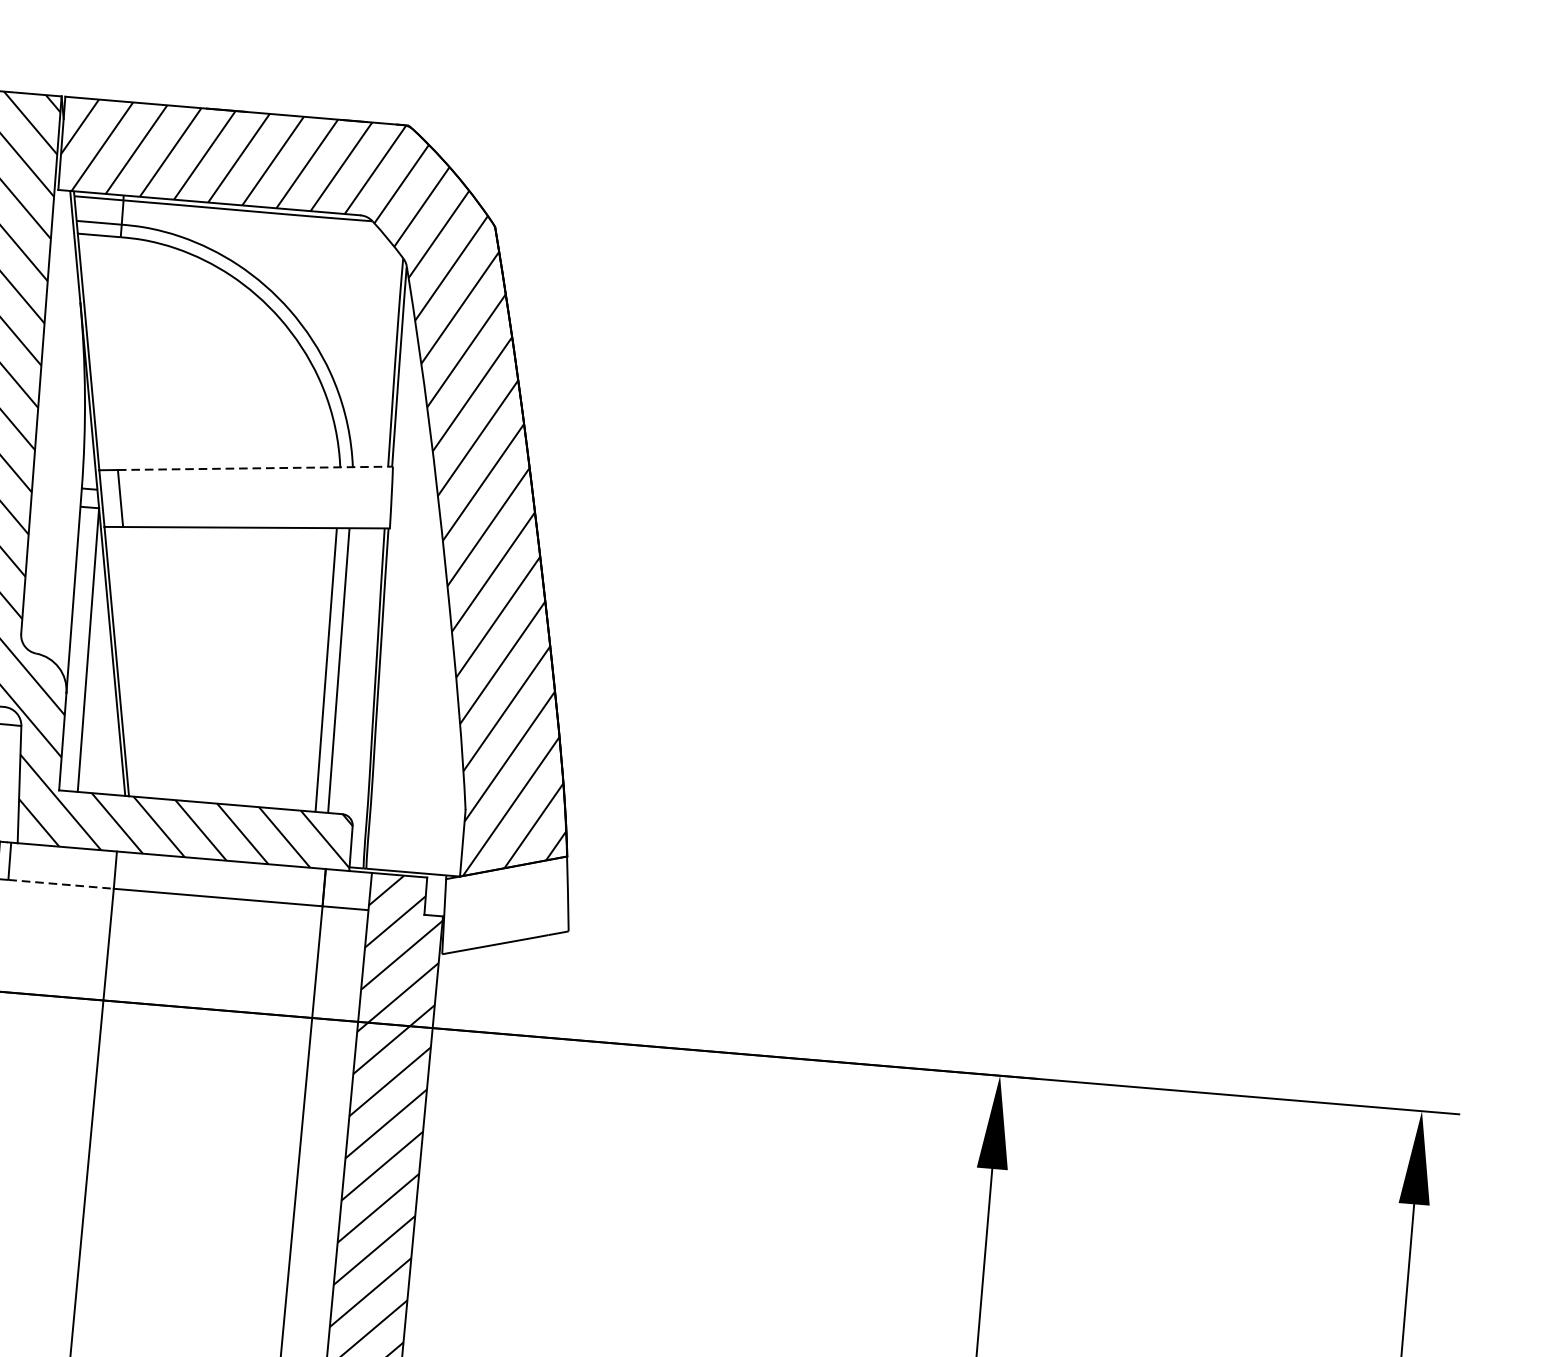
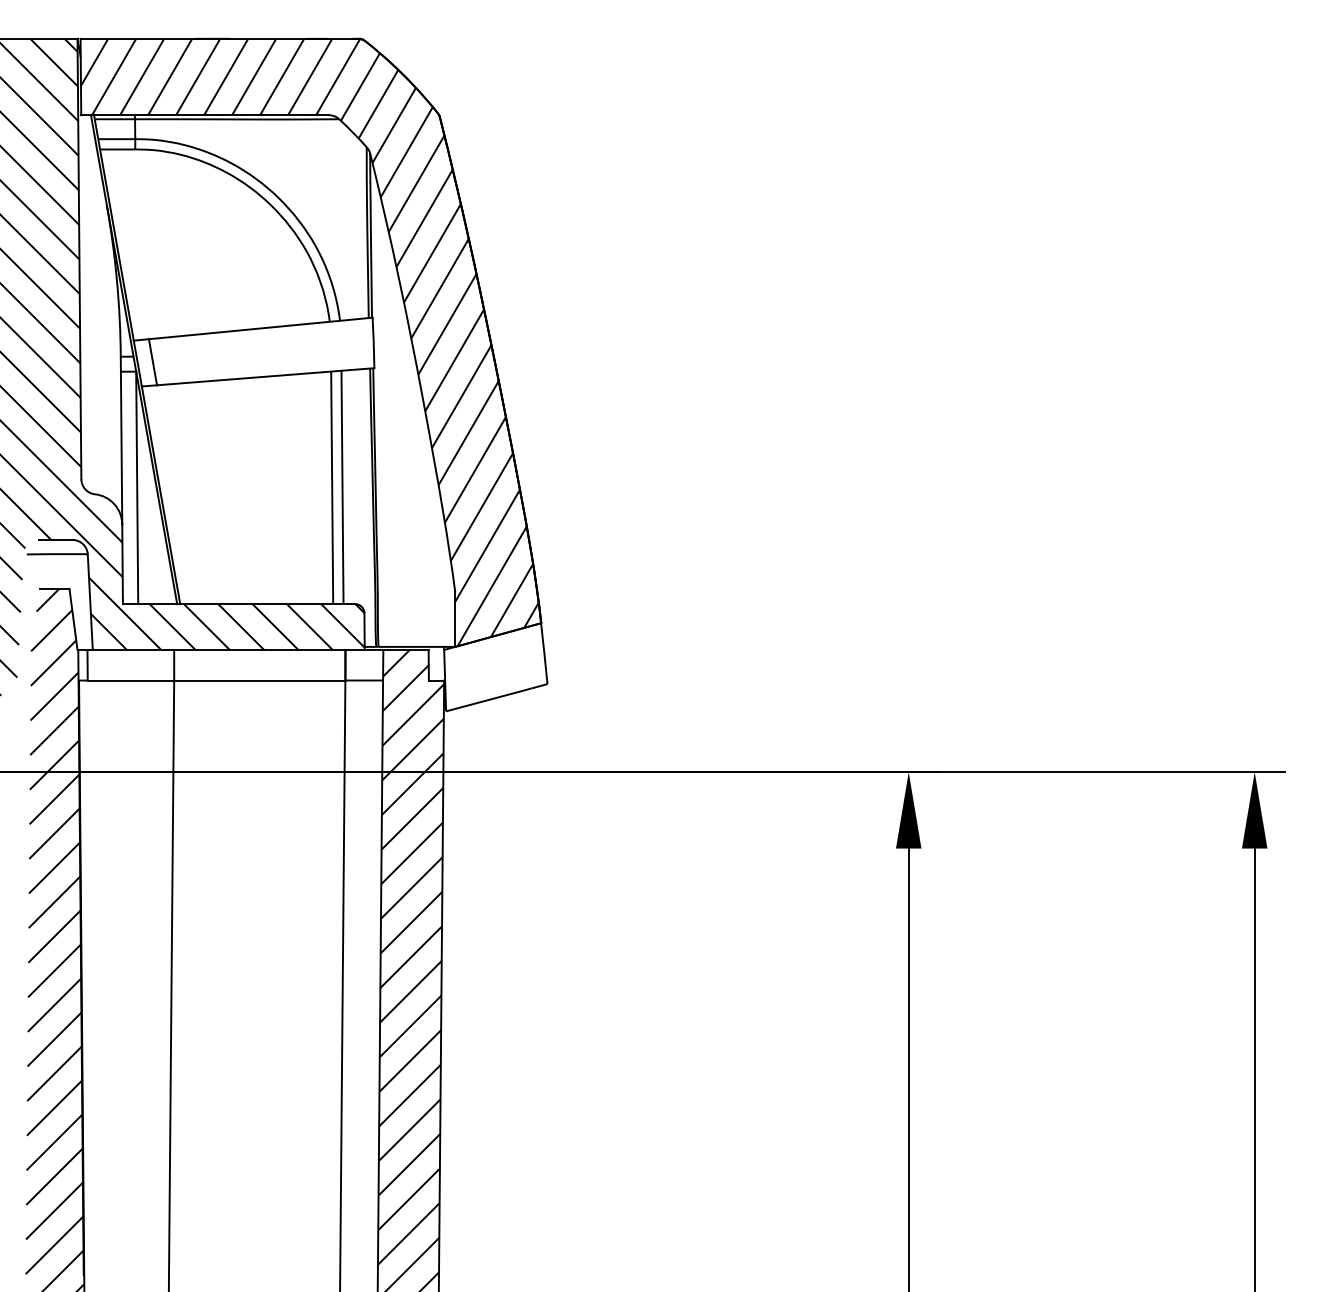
line: (256, 468) -> (261, 328), dashed -> solid
line: (61, 884) -> (131, 680), dashed -> solid

